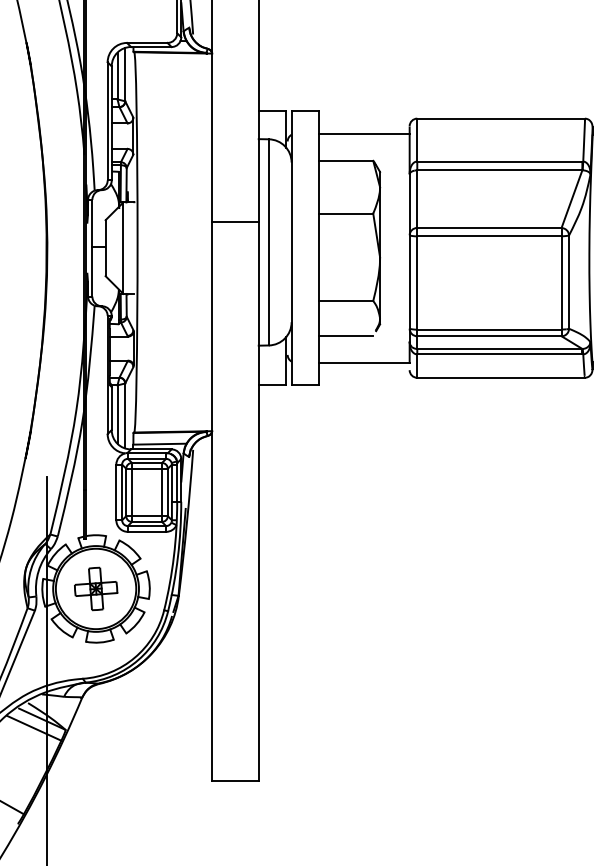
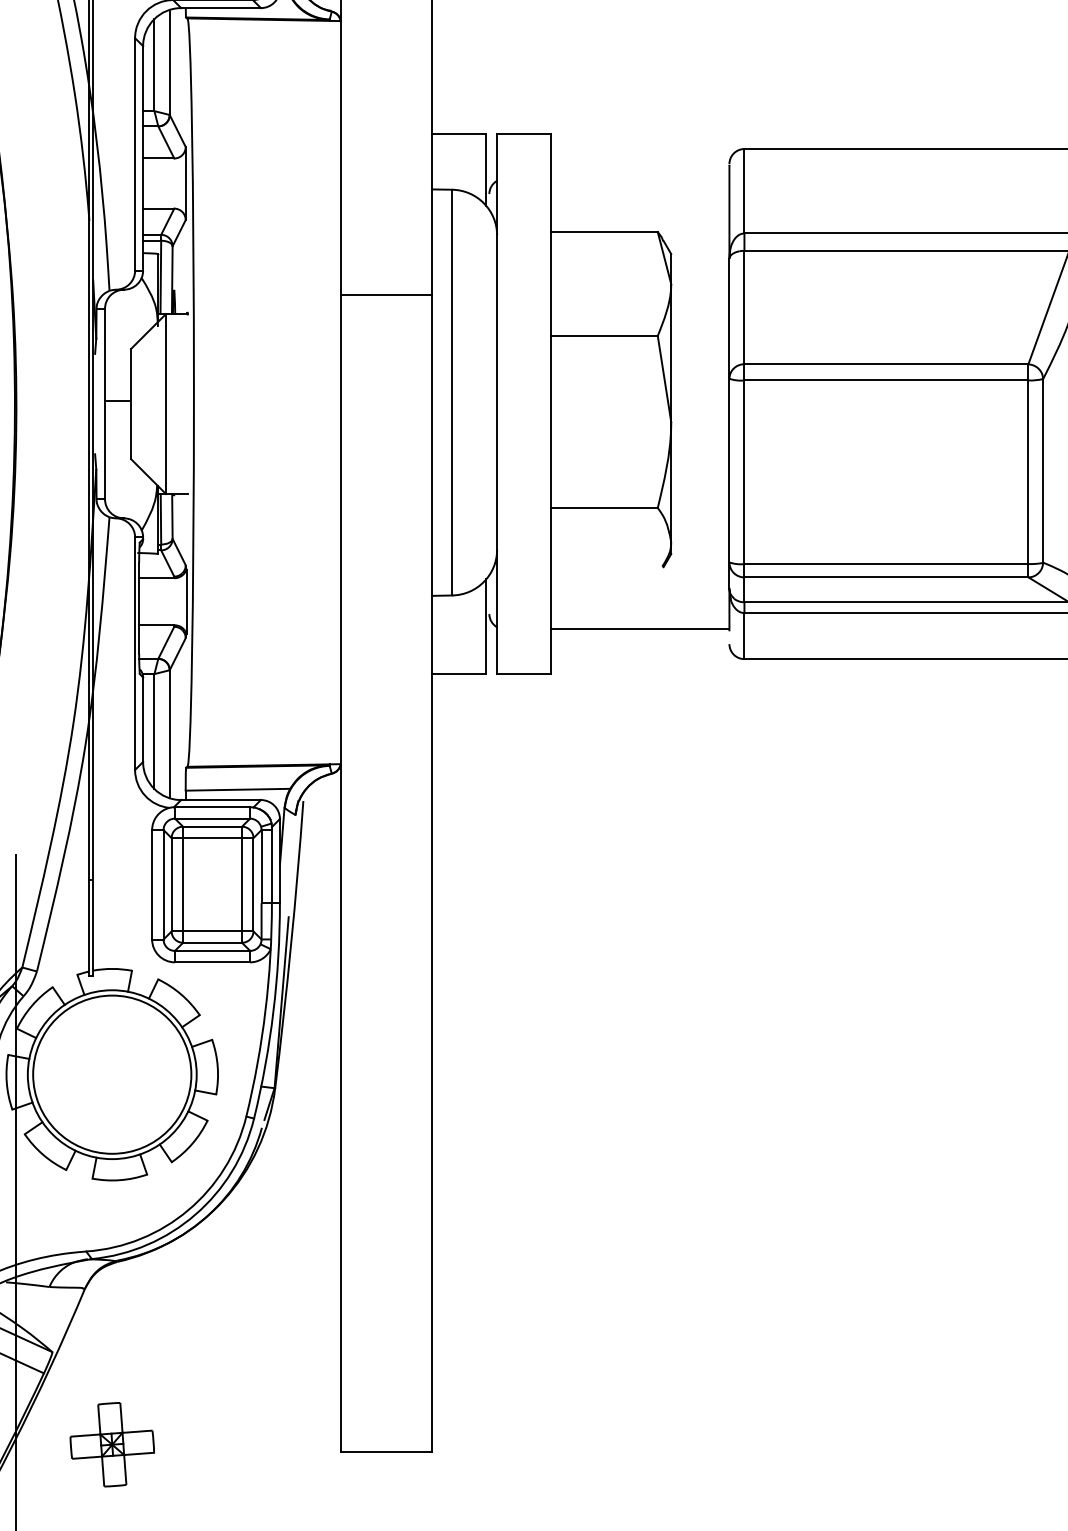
line: (364, 133) -> (640, 178), removed
line: (235, 221) -> (386, 294), moved
line: (346, 335) -> (605, 575), removed
part: (96, 588) -> (113, 1443), moved

